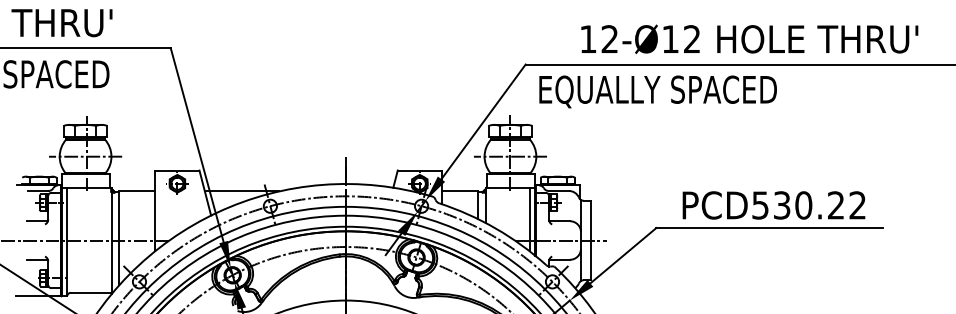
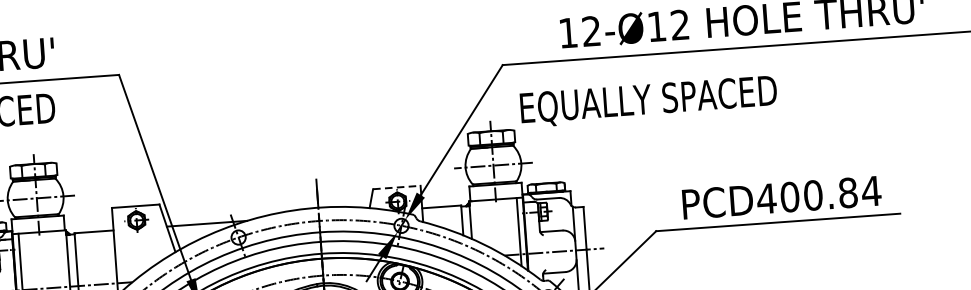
text: (657, 91) -> (648, 101), moved
line: (420, 170) -> (397, 187), solid -> dashed
text: (808, 205) -> (818, 195), PCD530.22 -> PCD400.84

